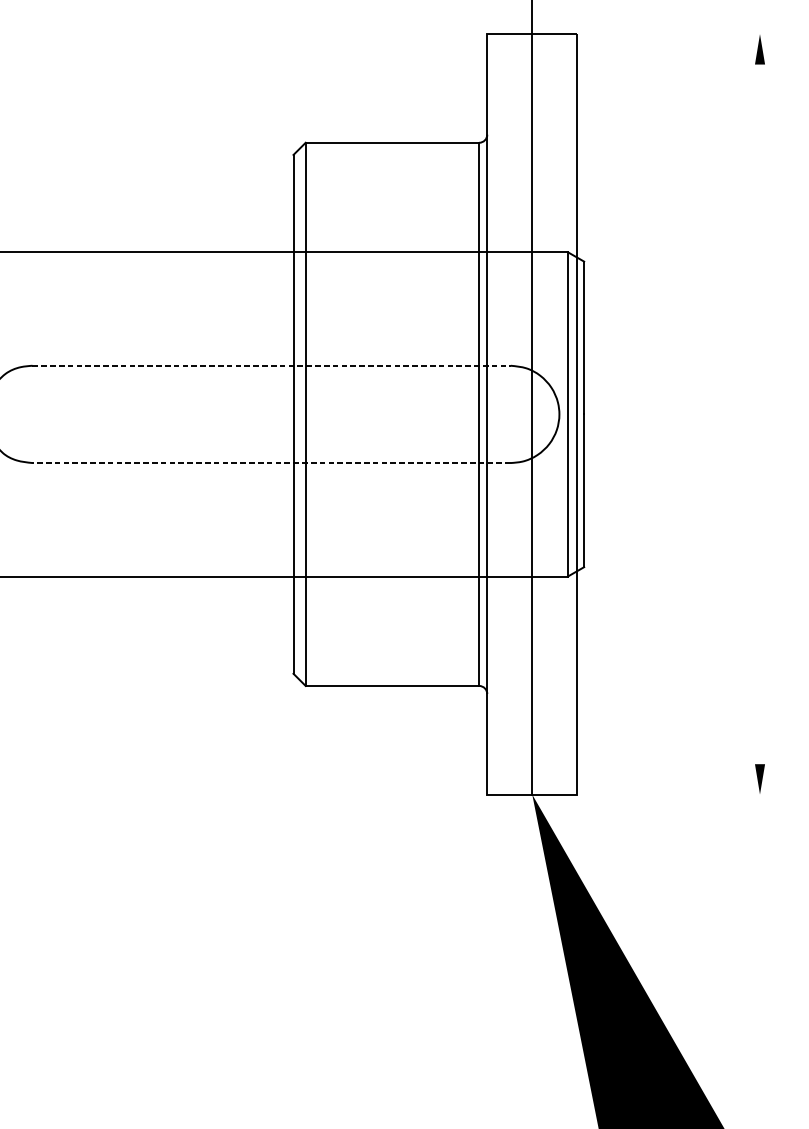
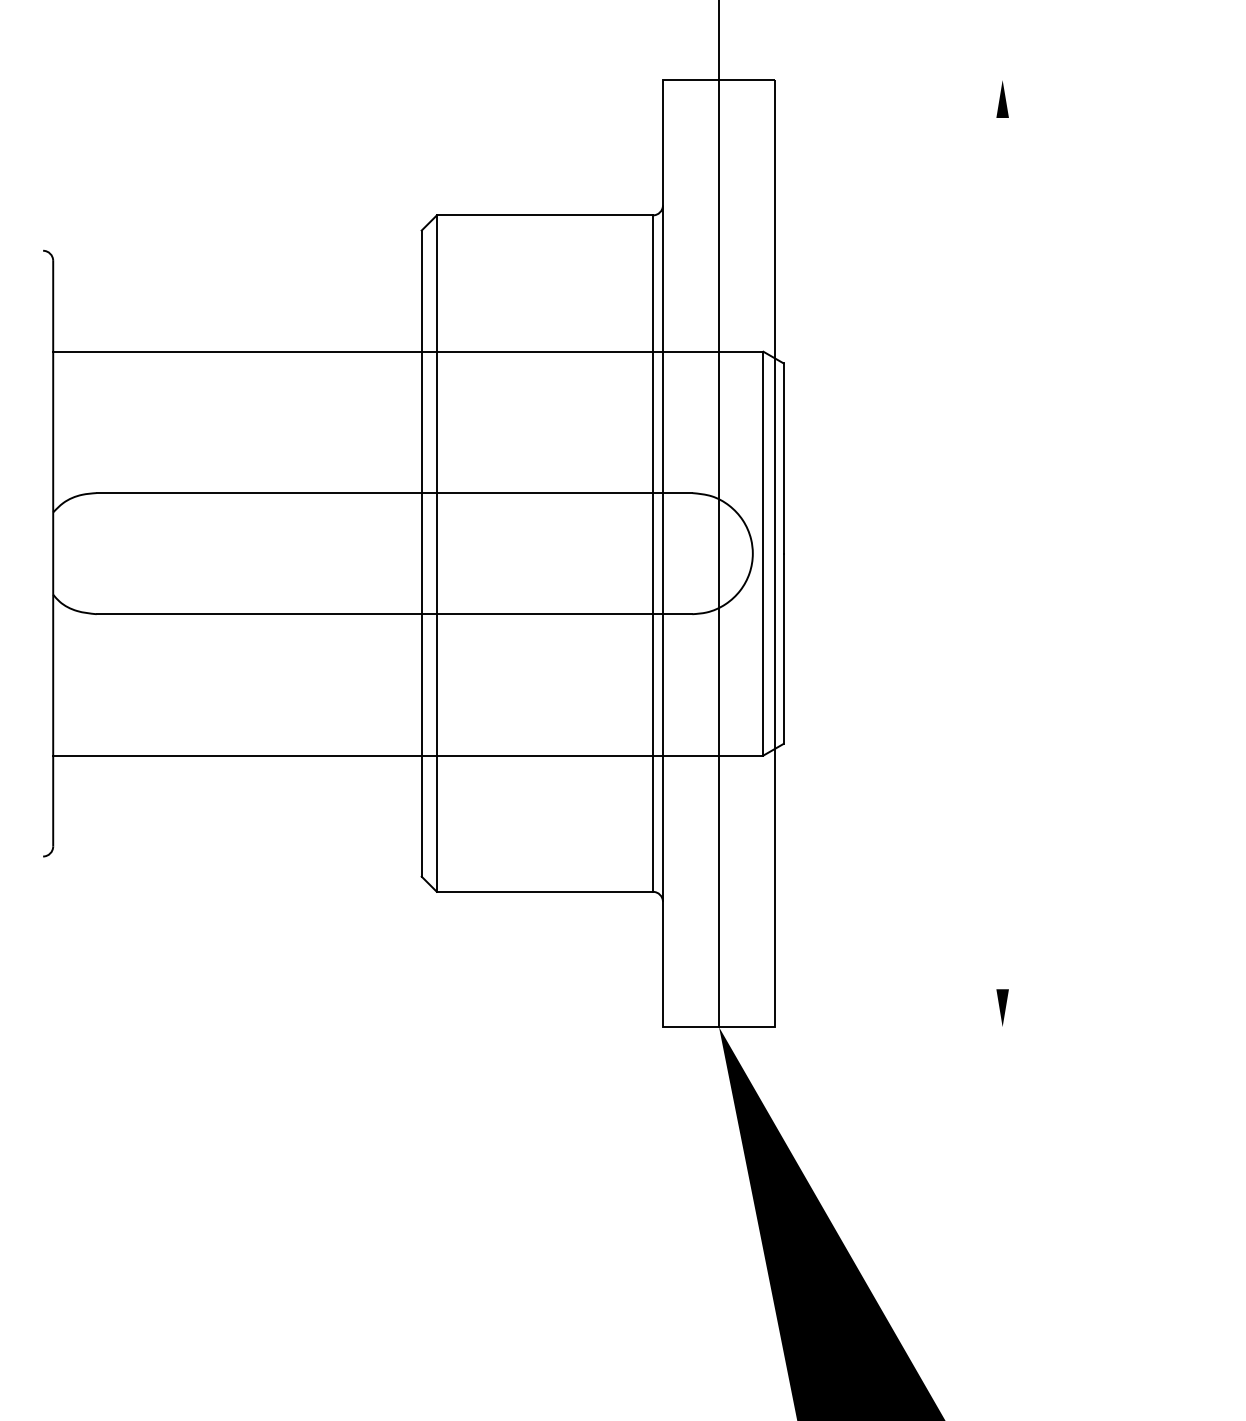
line: (271, 366) -> (394, 493), dashed -> solid
line: (271, 463) -> (394, 614), dashed -> solid

